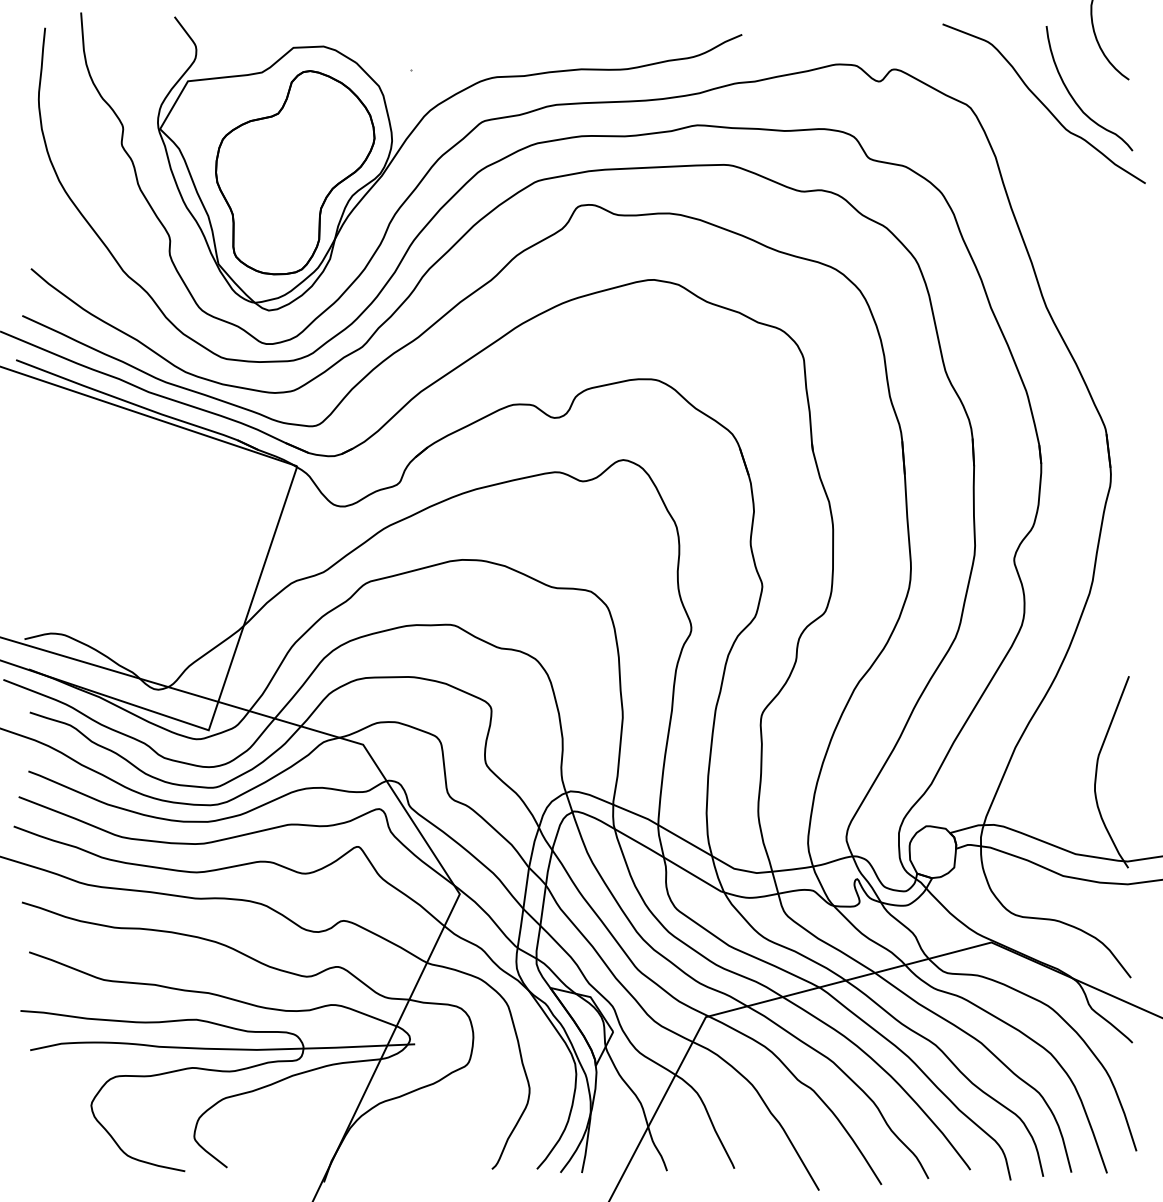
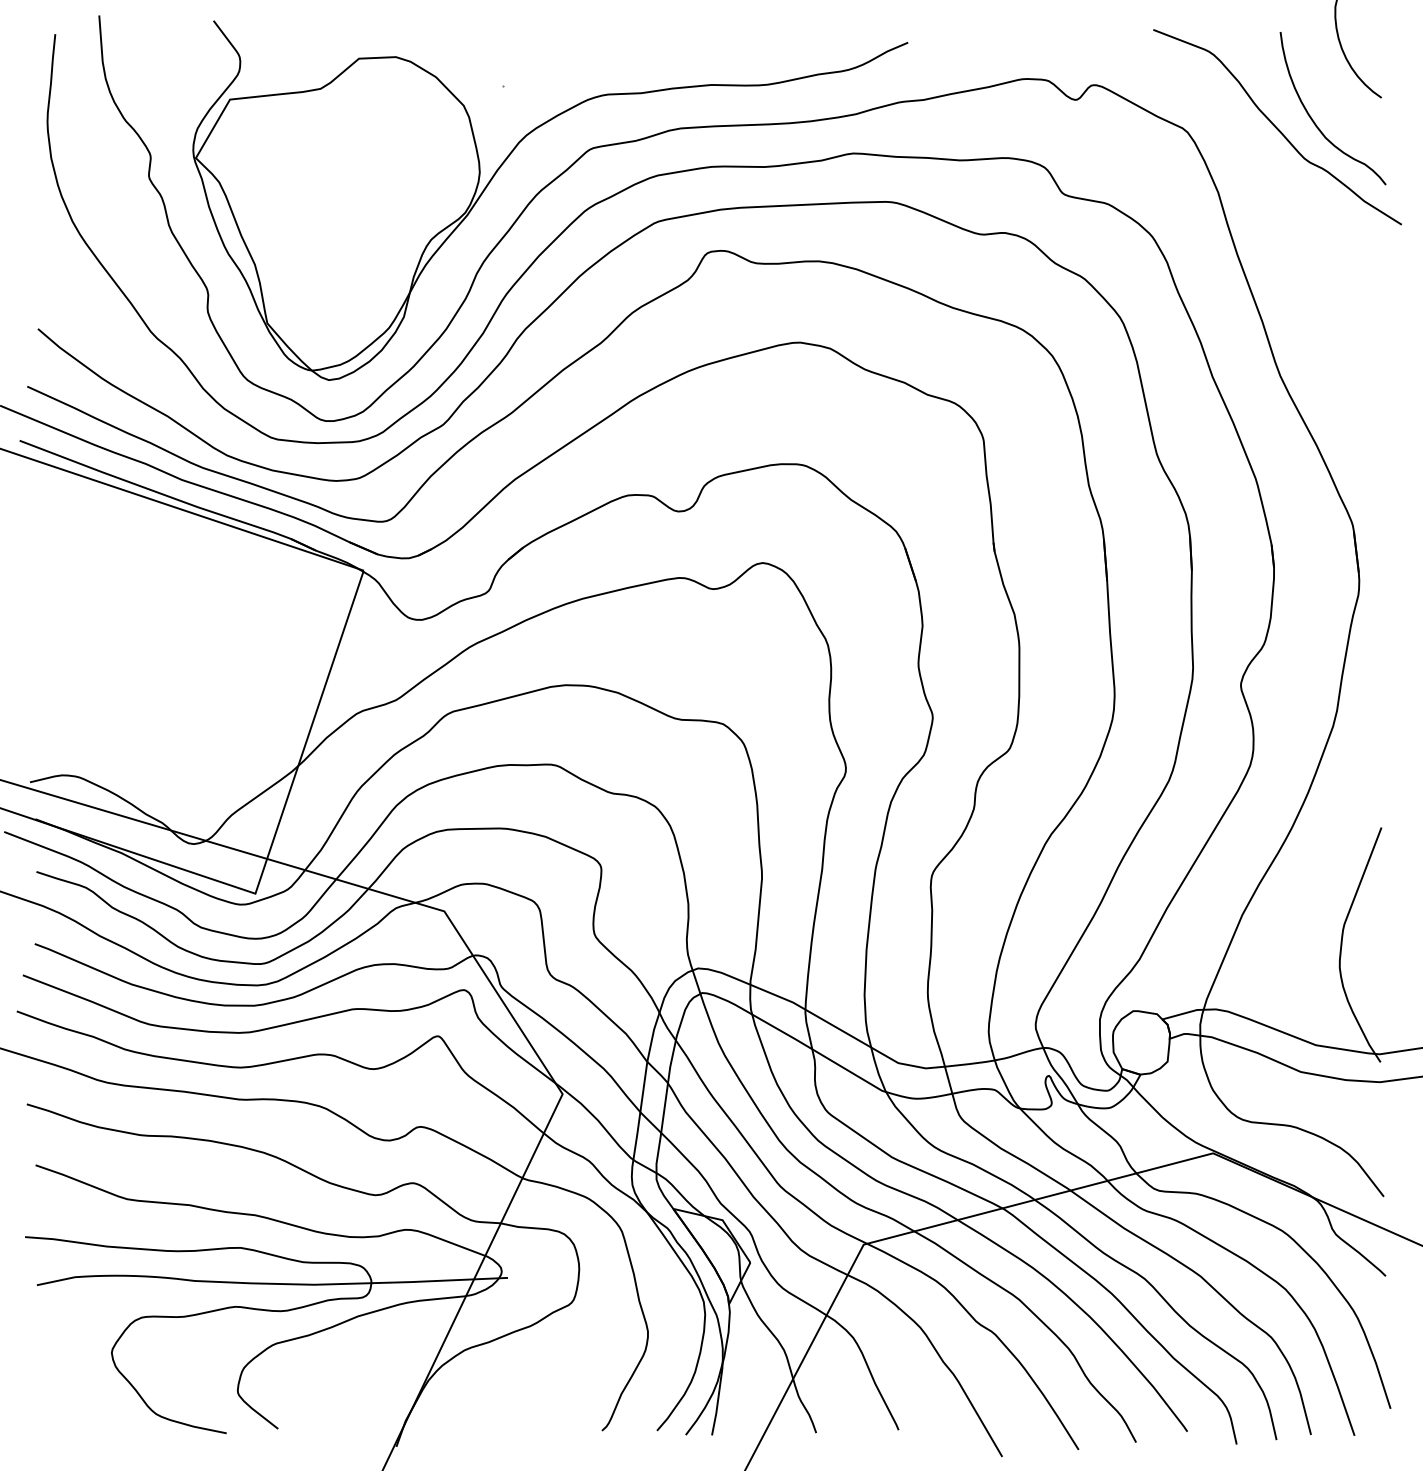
part: (295, 172) -> (361, 211), removed

